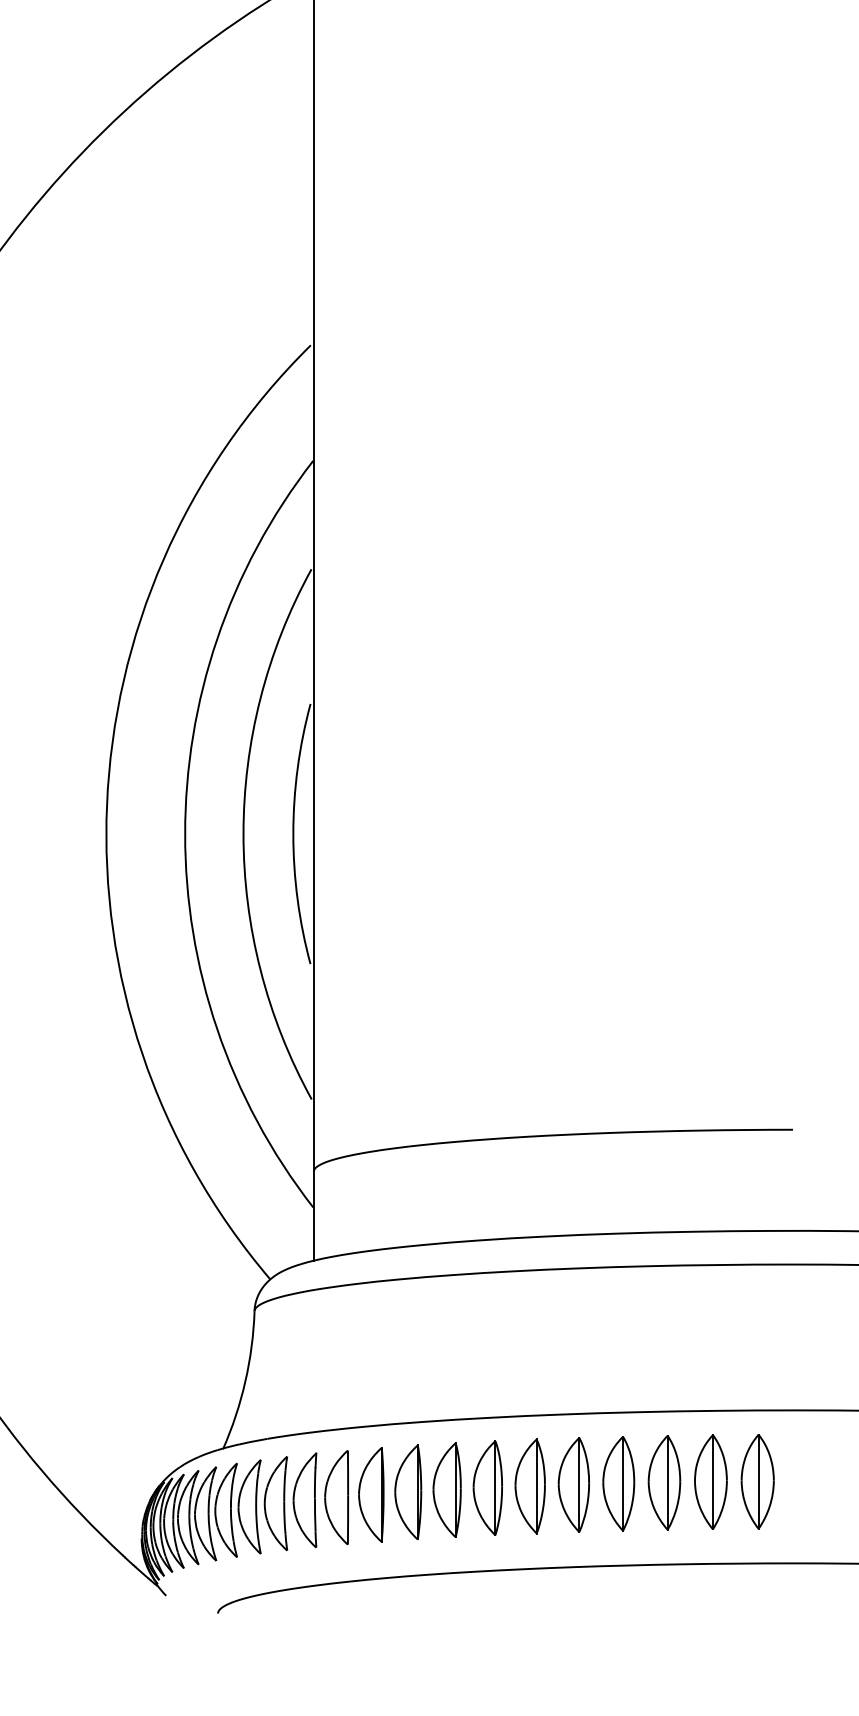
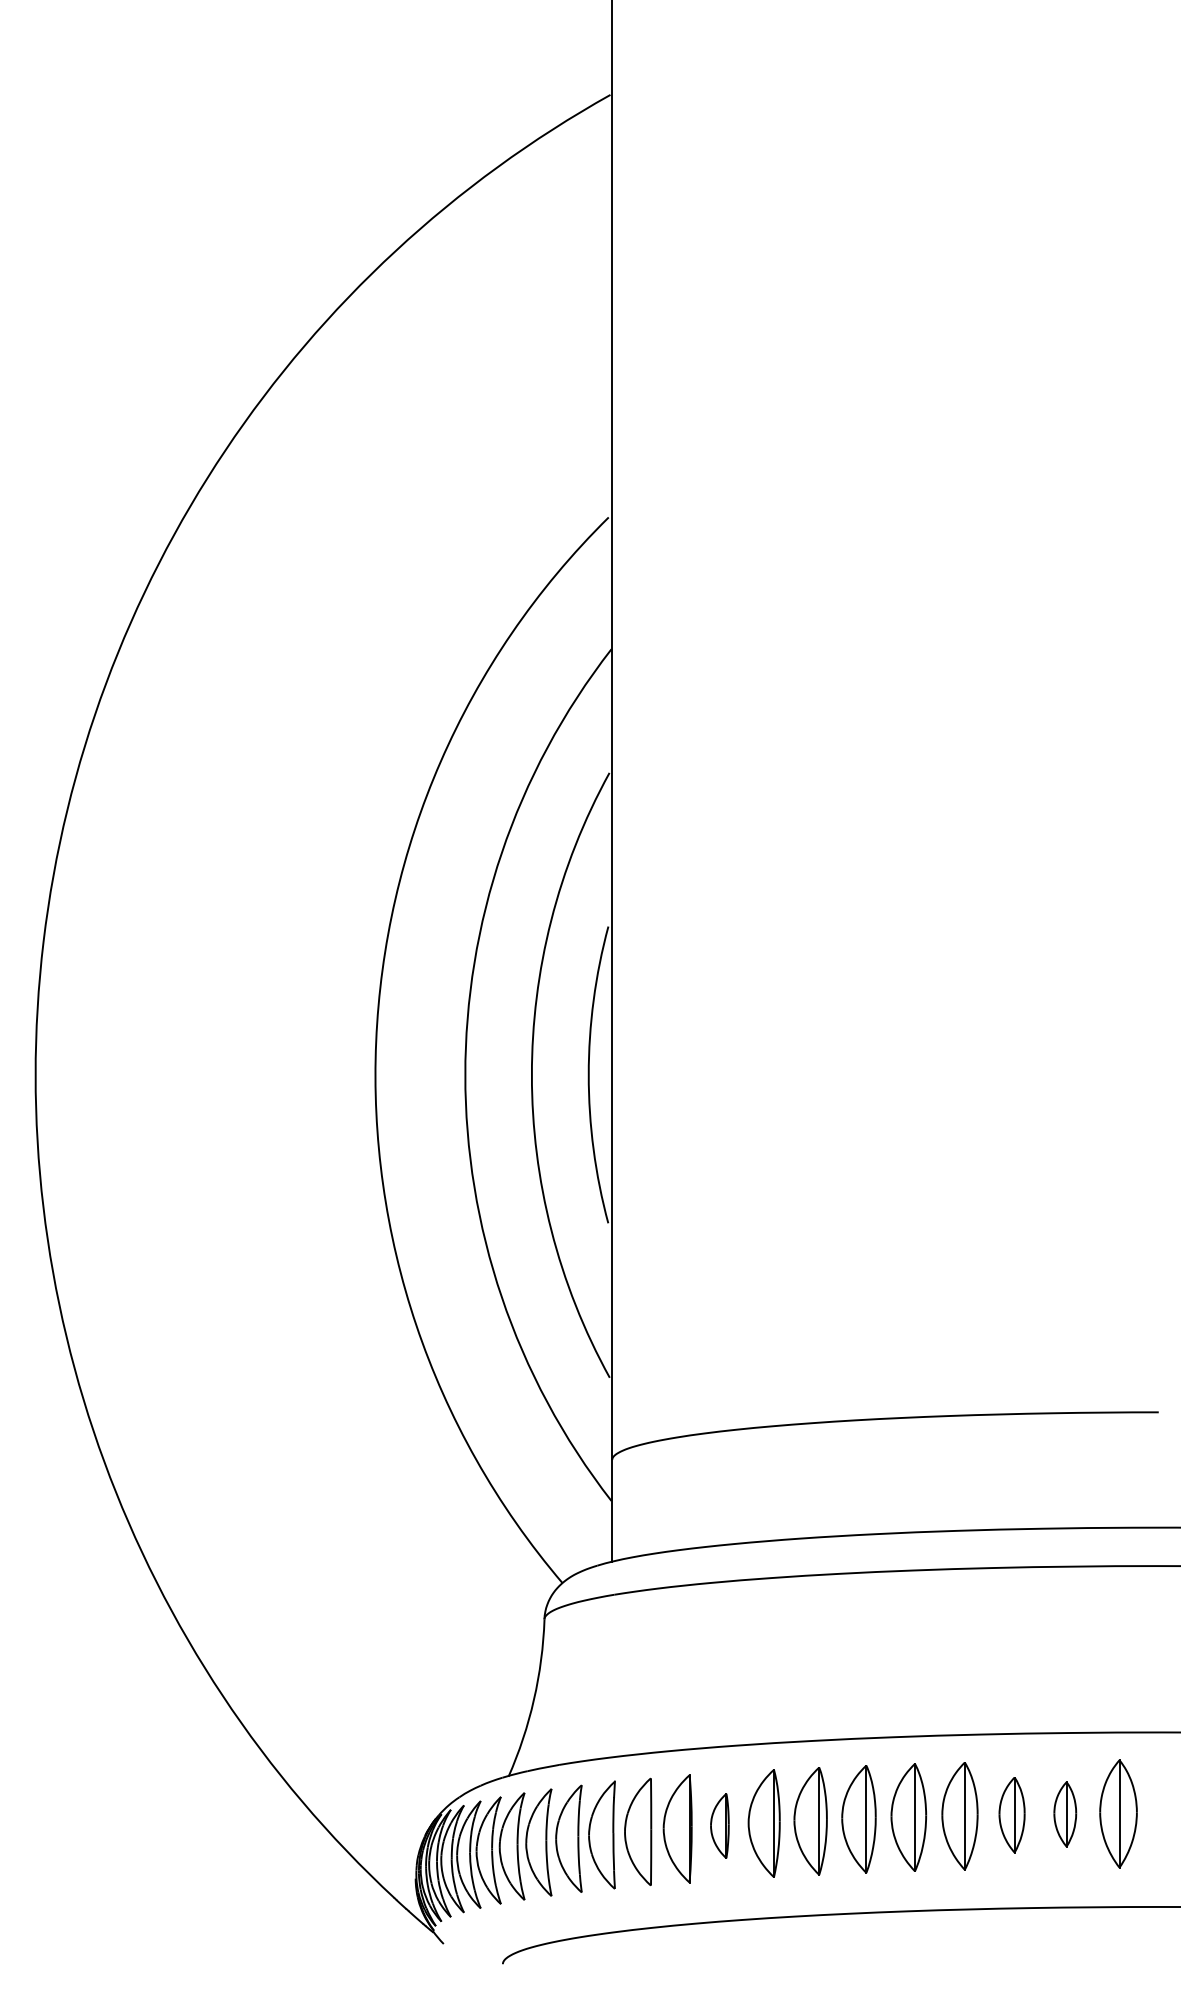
part: (663, 1482) -> (1011, 1814), size x0.7
part: (711, 1482) -> (1065, 1814), size x0.6
part: (407, 1491) -> (719, 1825), size x0.6

